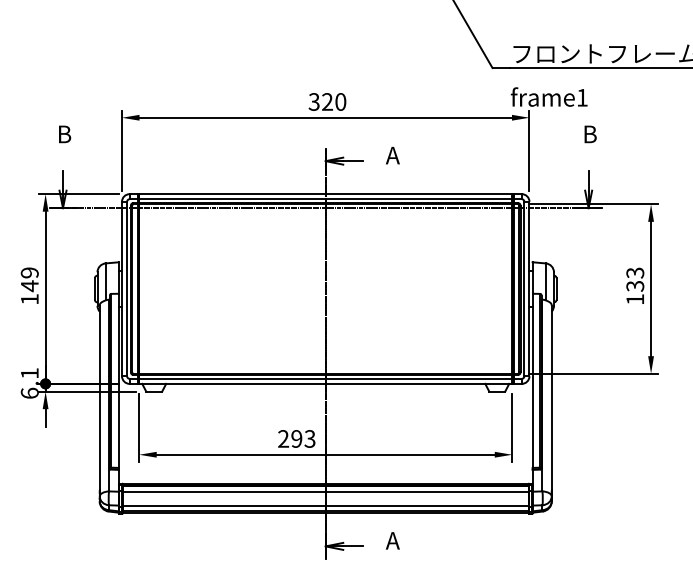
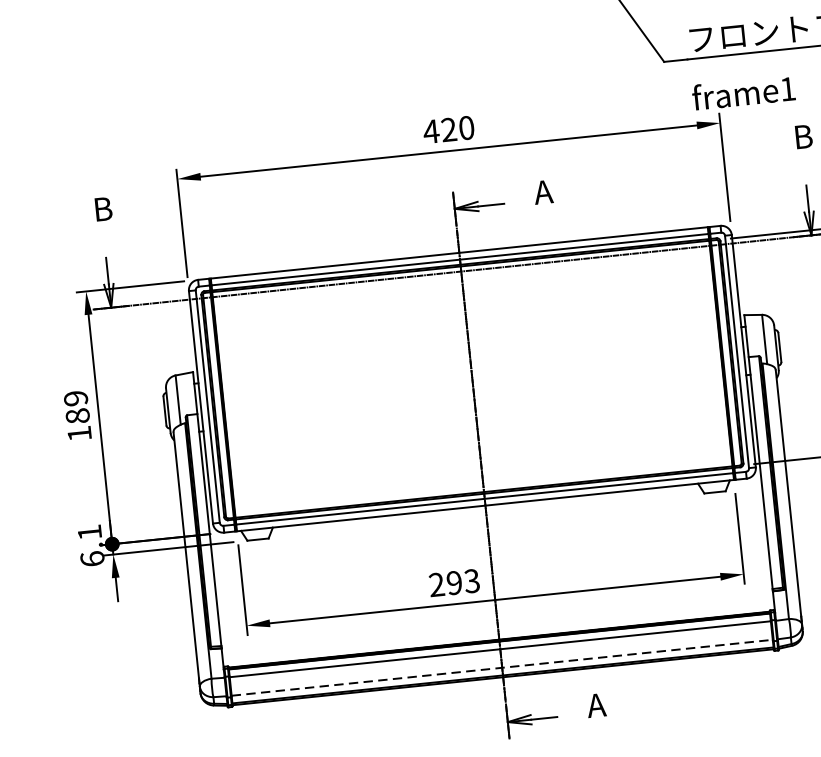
text: (314, 101) -> (431, 130), 320 -> 420
text: (29, 286) -> (77, 416), 149 -> 189
line: (326, 505) -> (503, 667), solid -> dashed

